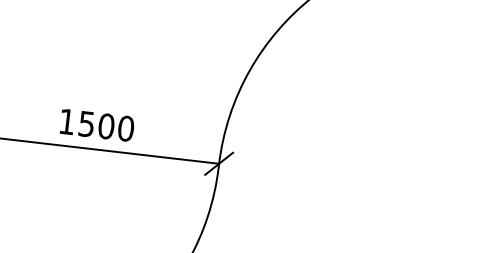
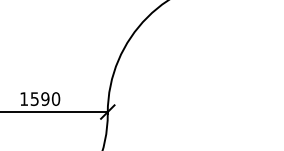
text: (106, 125) -> (45, 98), 1500 -> 1590

